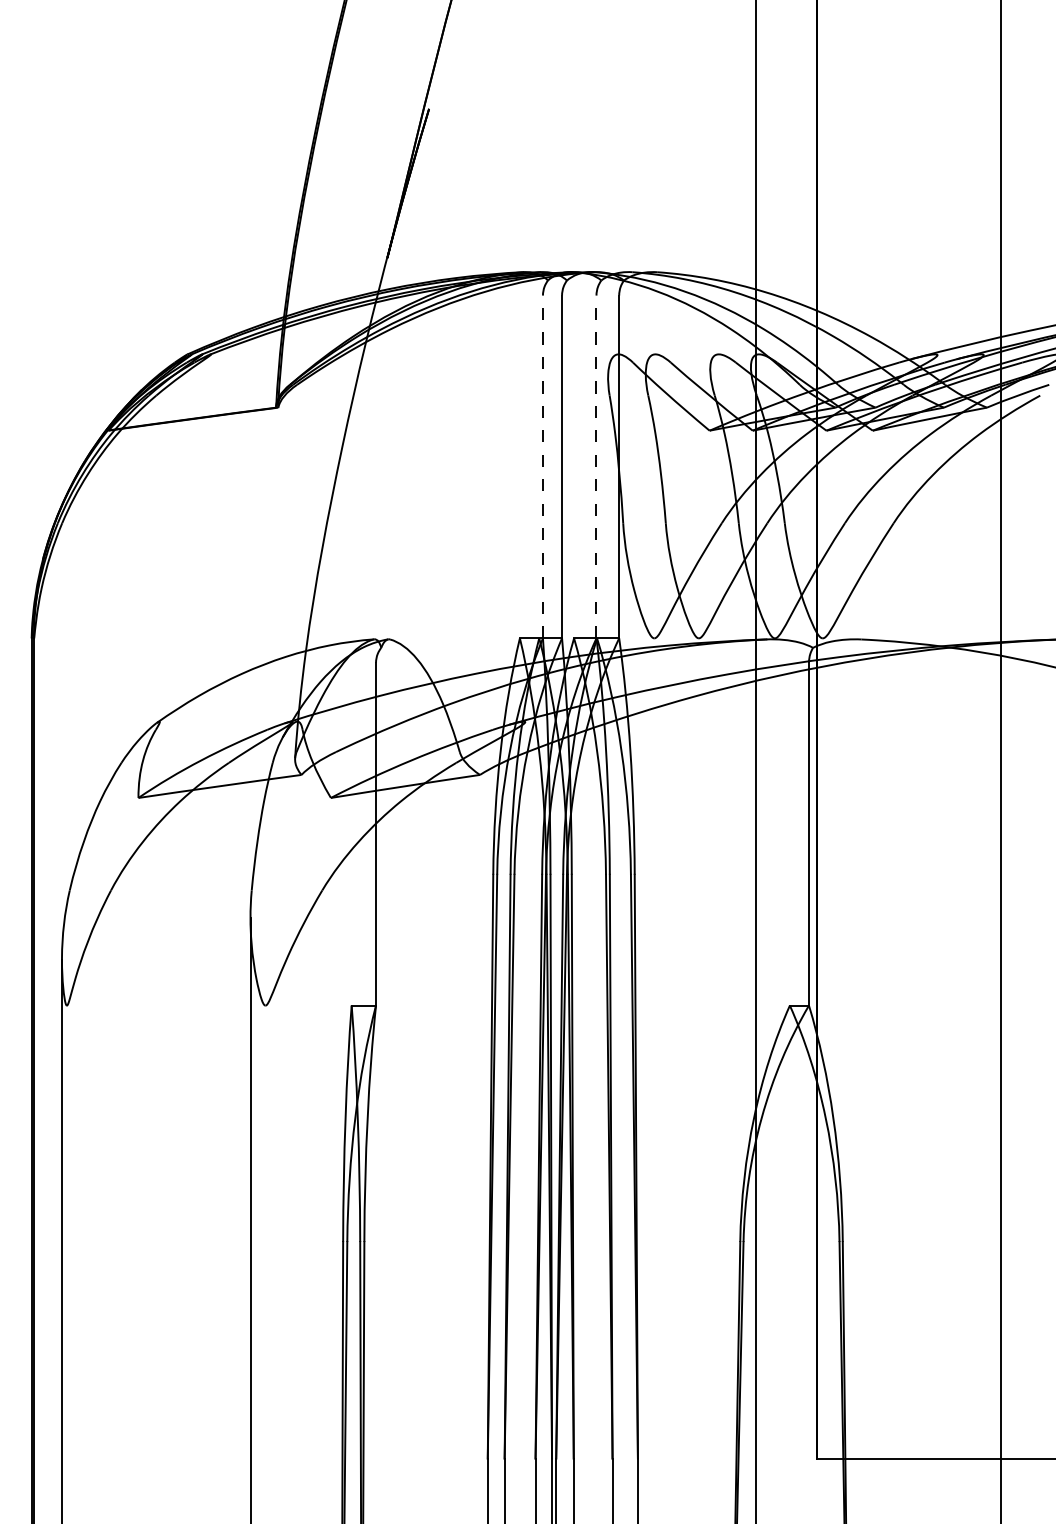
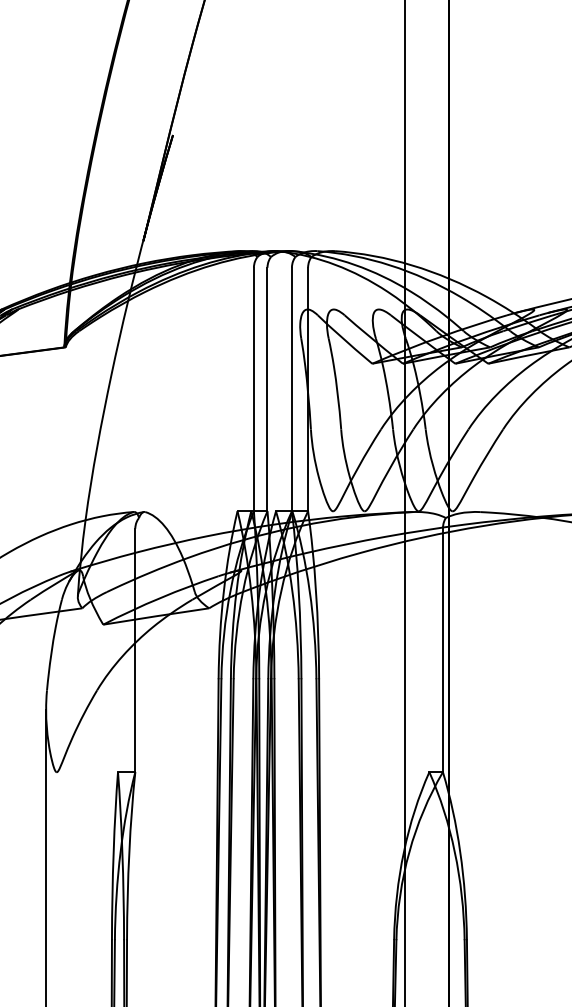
line: (542, 466) -> (253, 389), dashed -> solid
line: (596, 466) -> (291, 389), dashed -> solid

